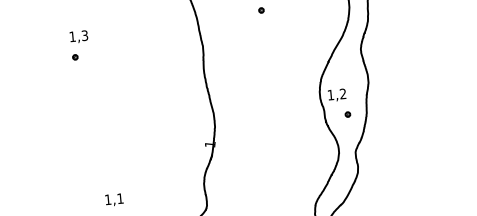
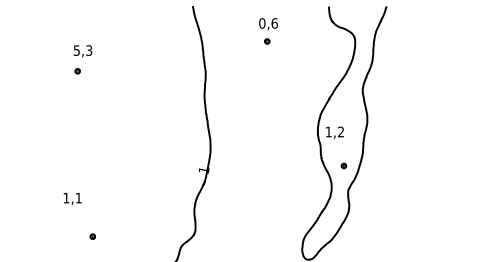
text: (72, 36) -> (76, 50), 1,3 -> 5,3
part: (347, 114) -> (343, 165), moved
text: (114, 199) -> (72, 198), moved

